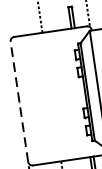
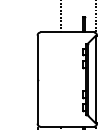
line: (19, 101) -> (37, 79), dashed -> solid

